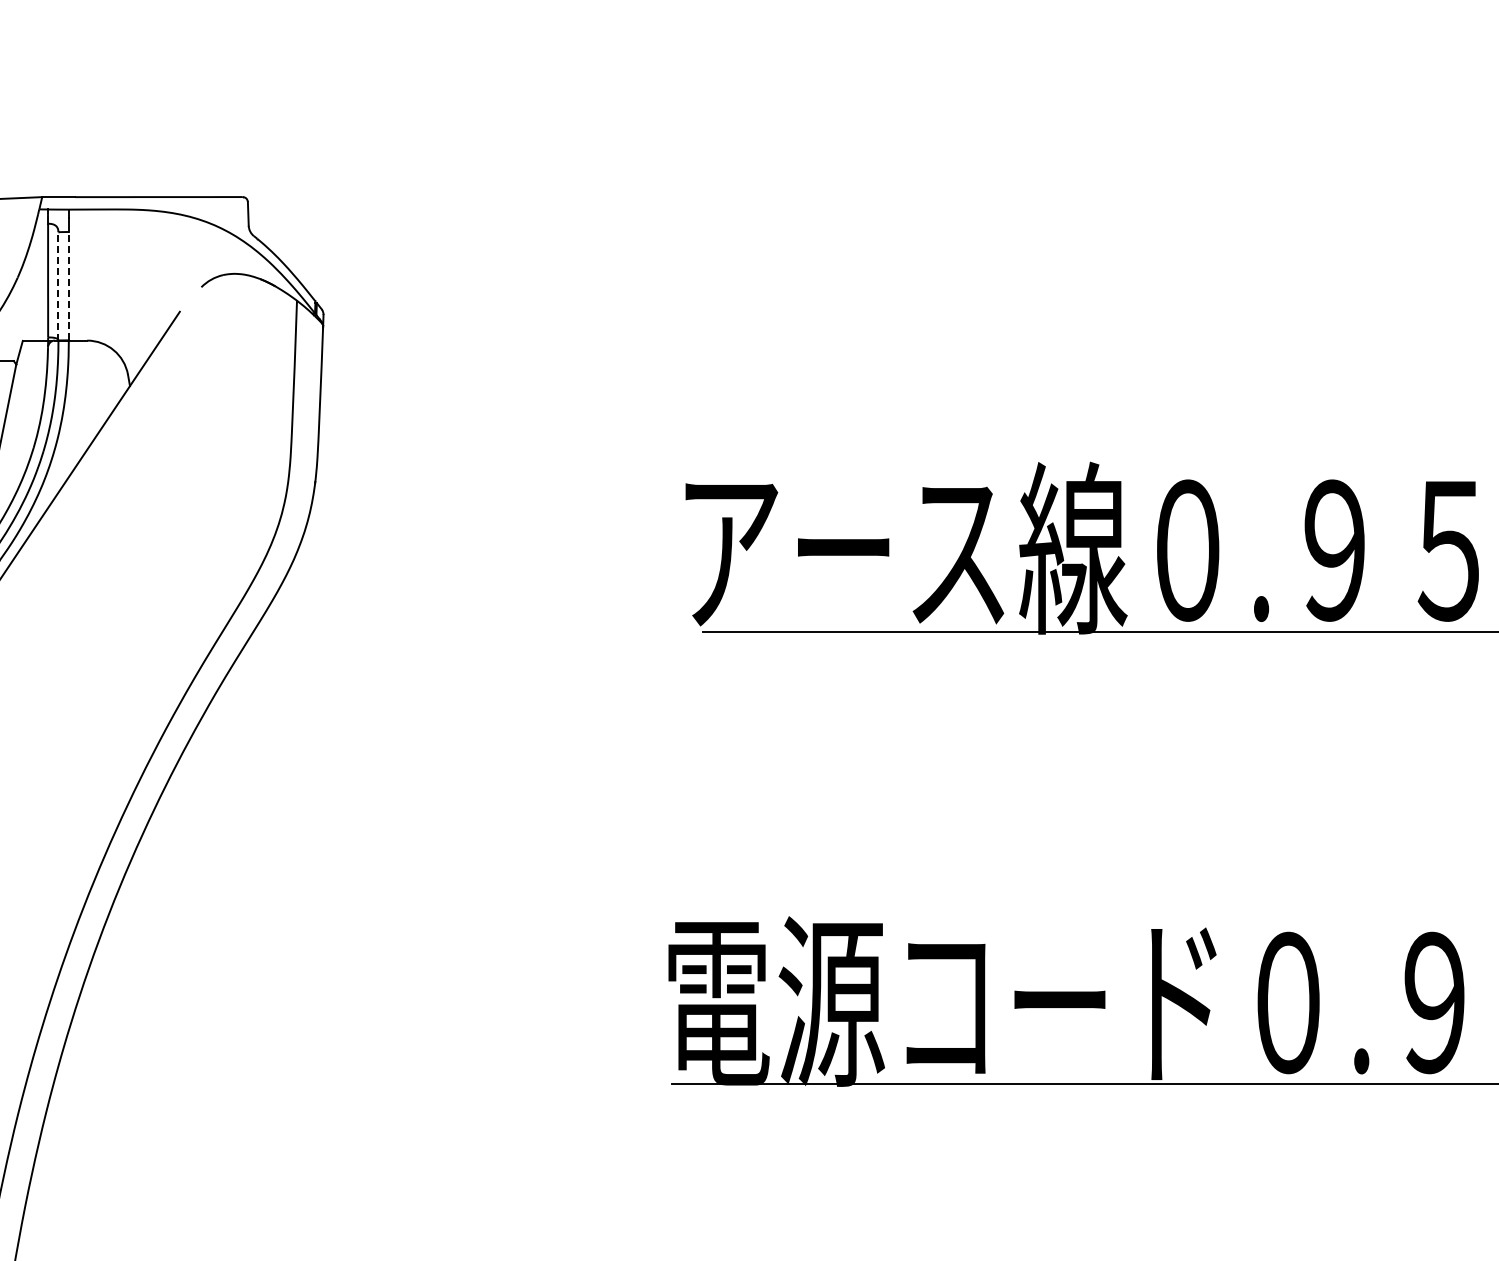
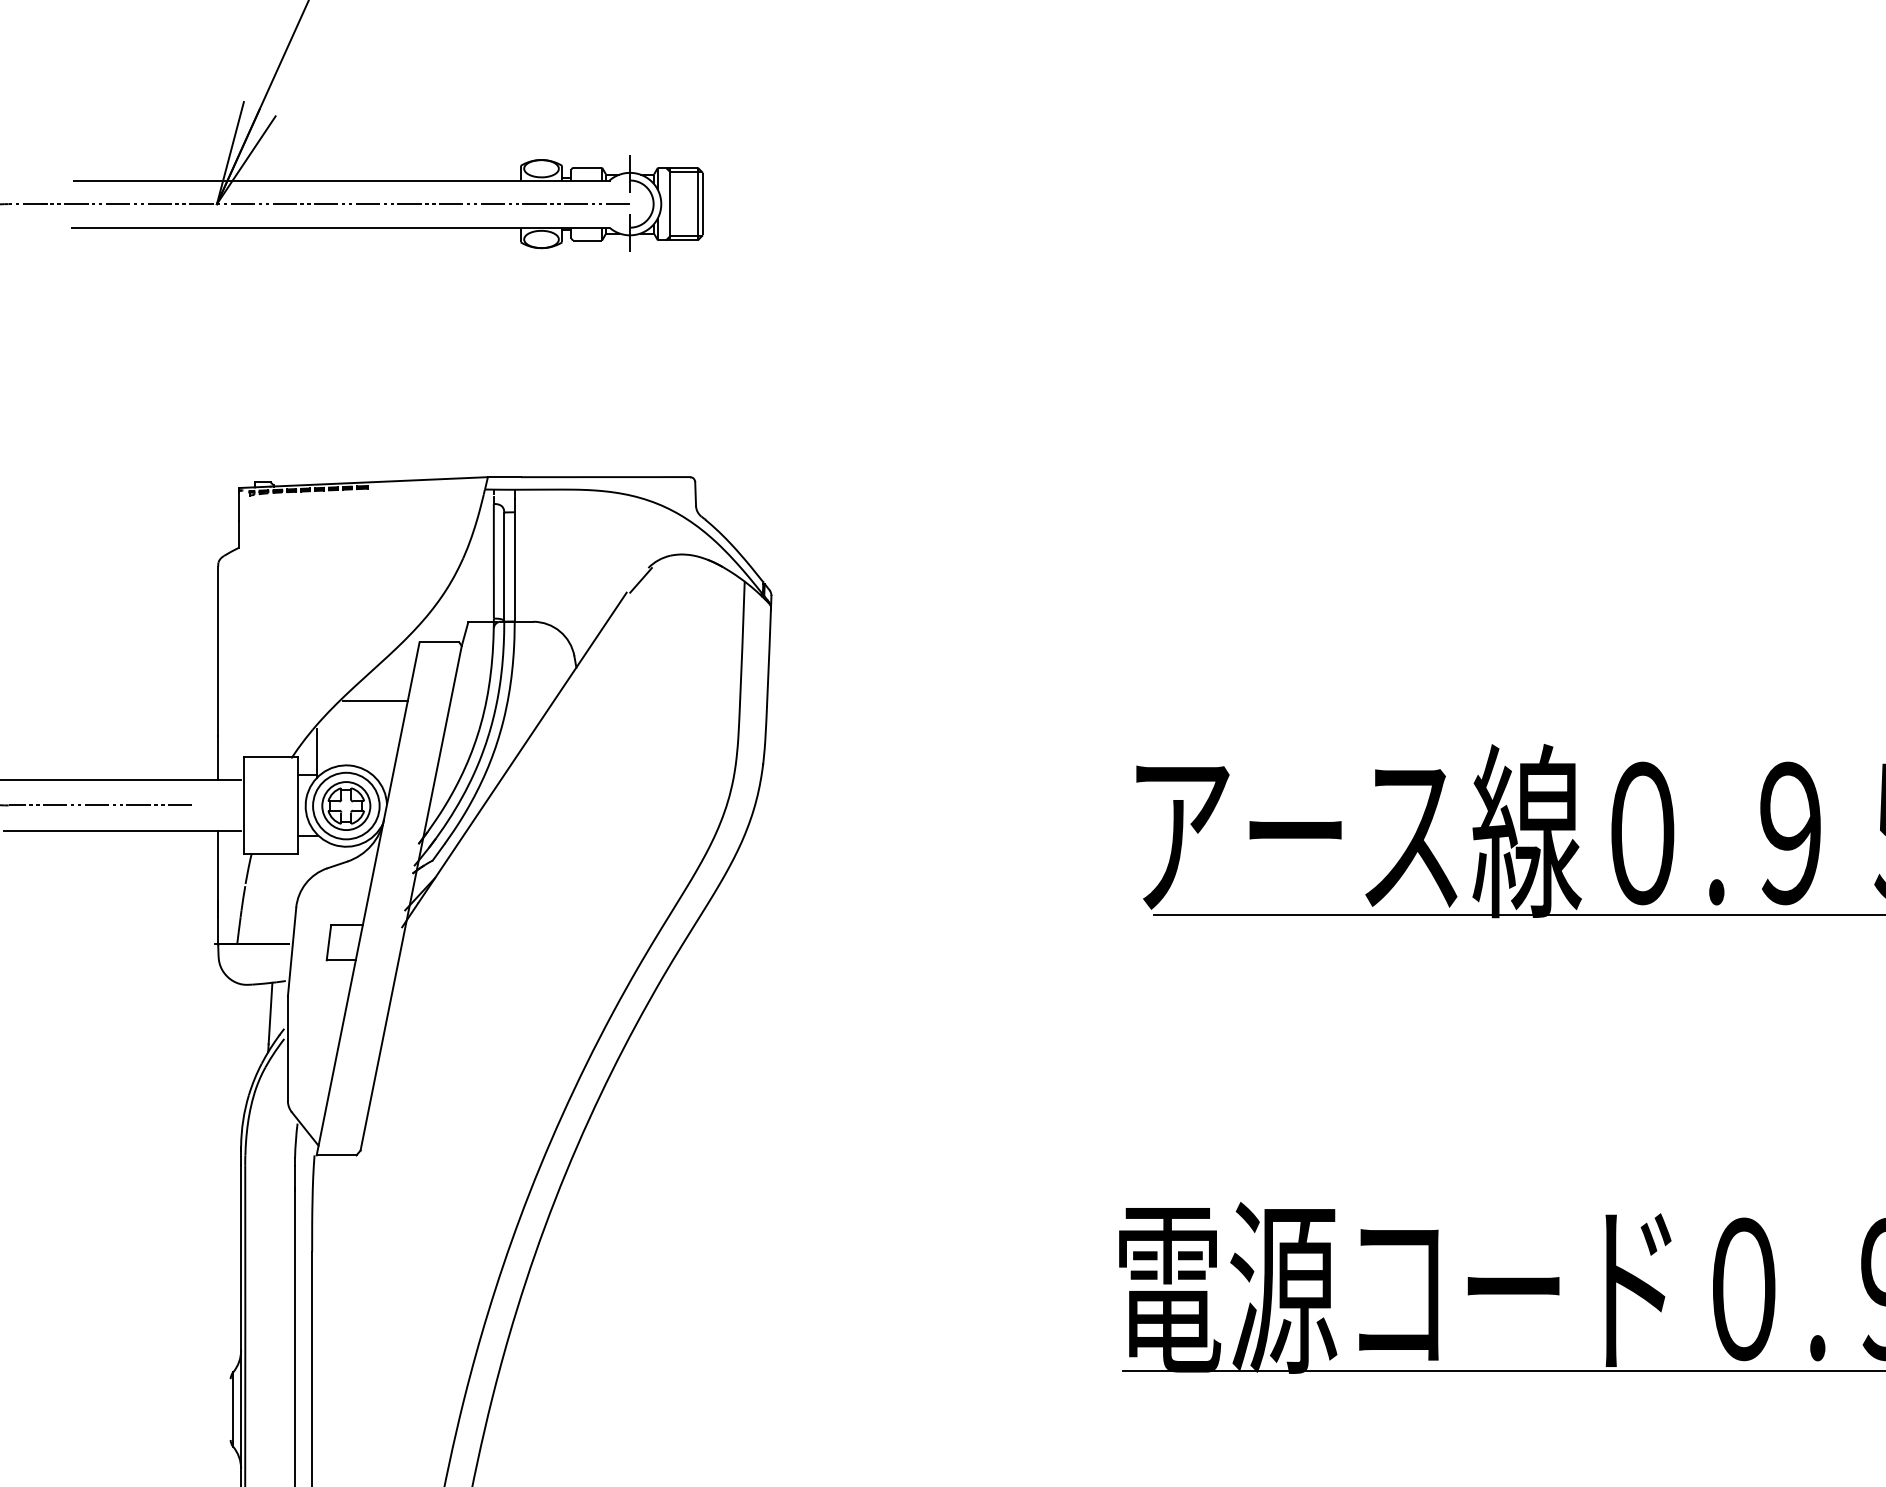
line: (68, 285) -> (514, 566), dashed -> solid
line: (58, 286) -> (504, 567), dashed -> solid
line: (193, 299) -> (640, 580), added

